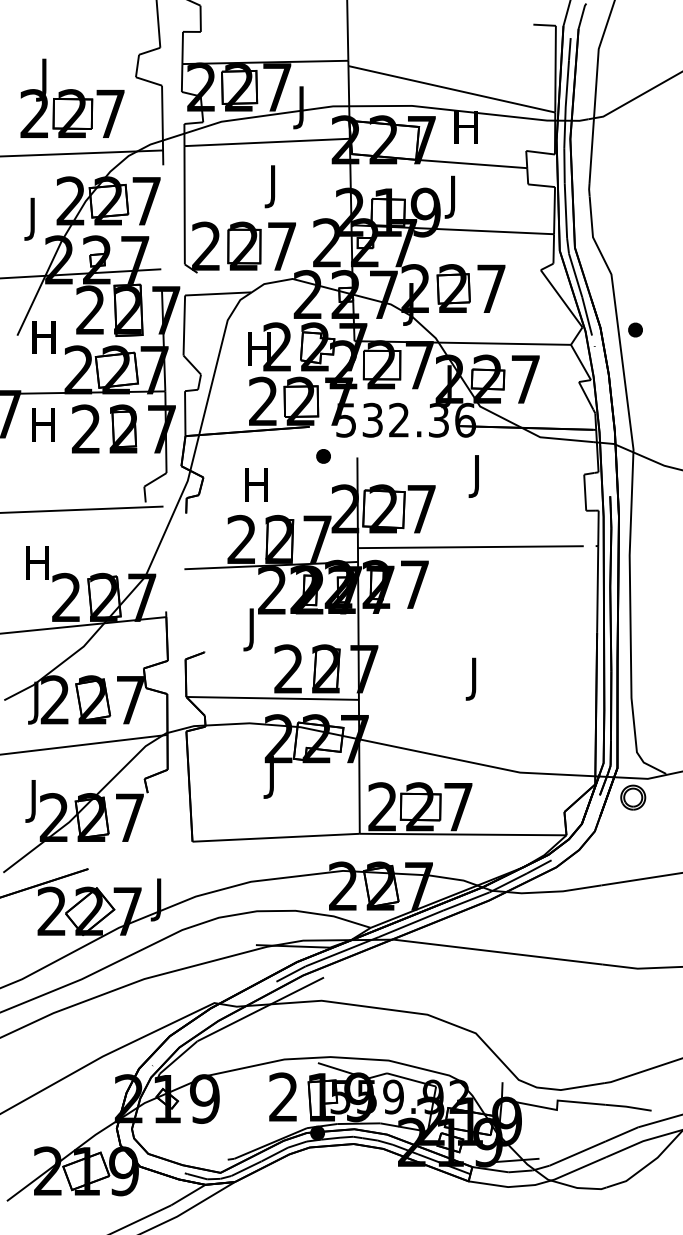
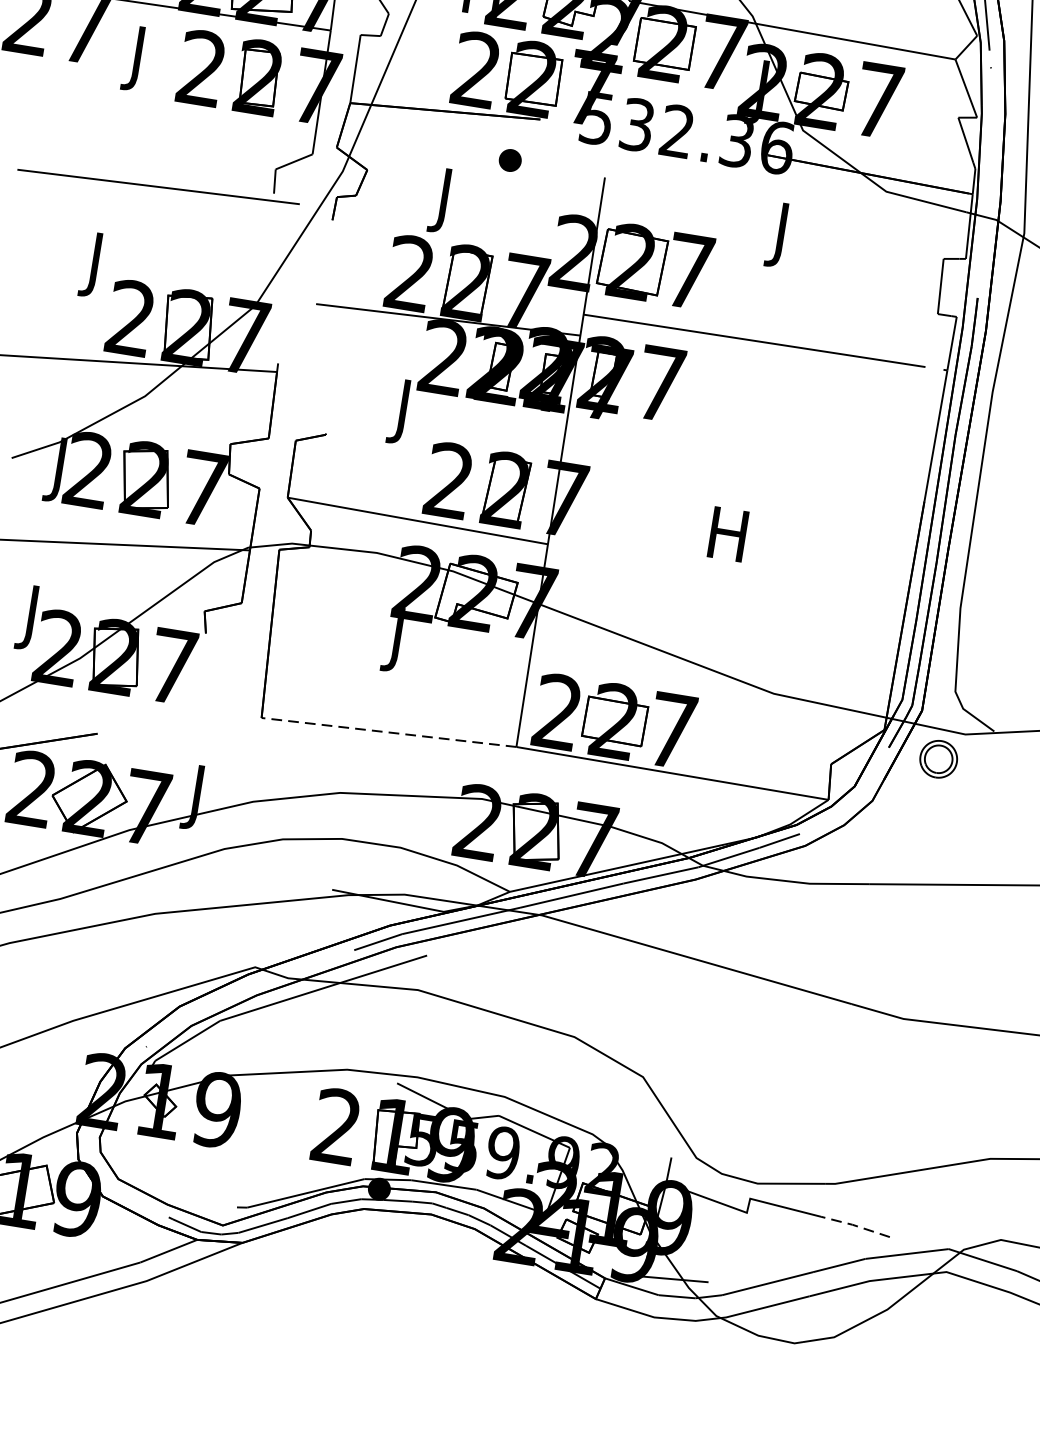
text: (43, 429) -> (137, 58), H -> J
part: (323, 456) -> (510, 160), moved
text: (256, 489) -> (444, 201), H -> J
text: (37, 566) -> (94, 263), H -> J
text: (474, 678) -> (727, 540), J -> H
line: (276, 837) -> (389, 732), solid -> dashed
line: (627, 1106) -> (854, 1224), solid -> dashed

